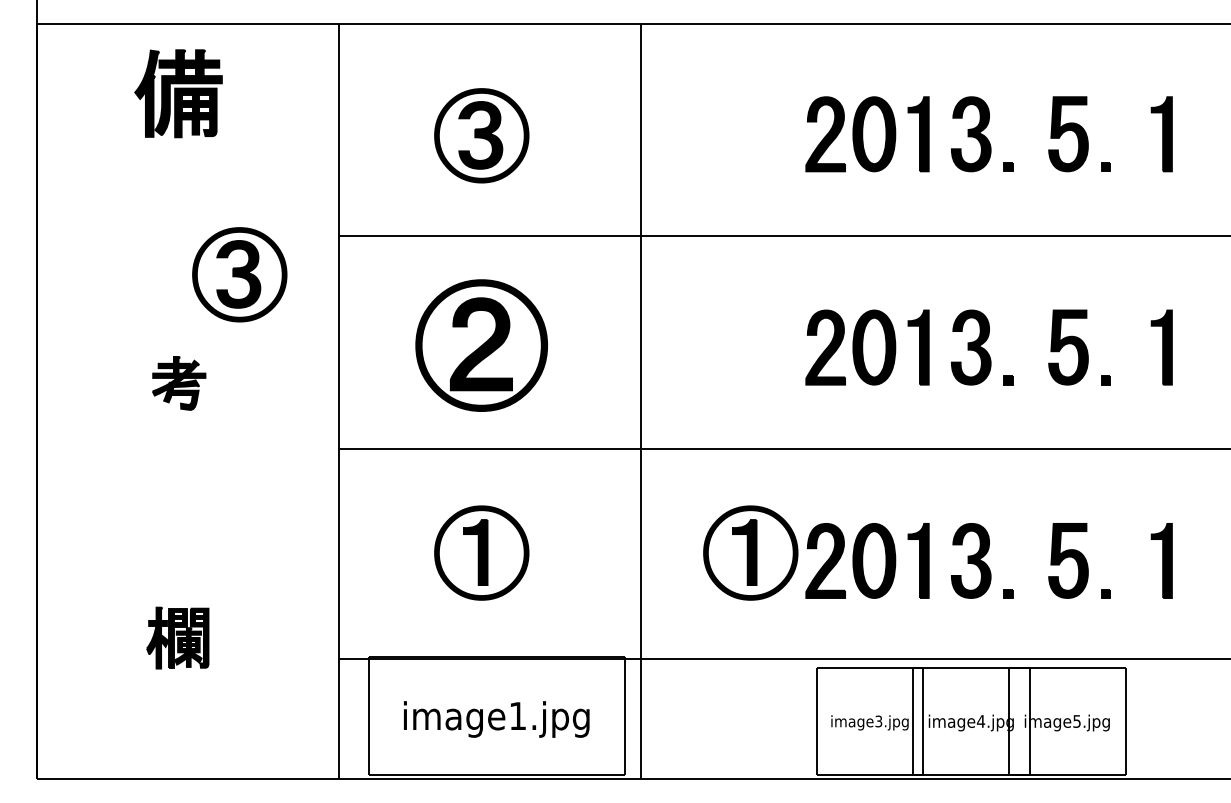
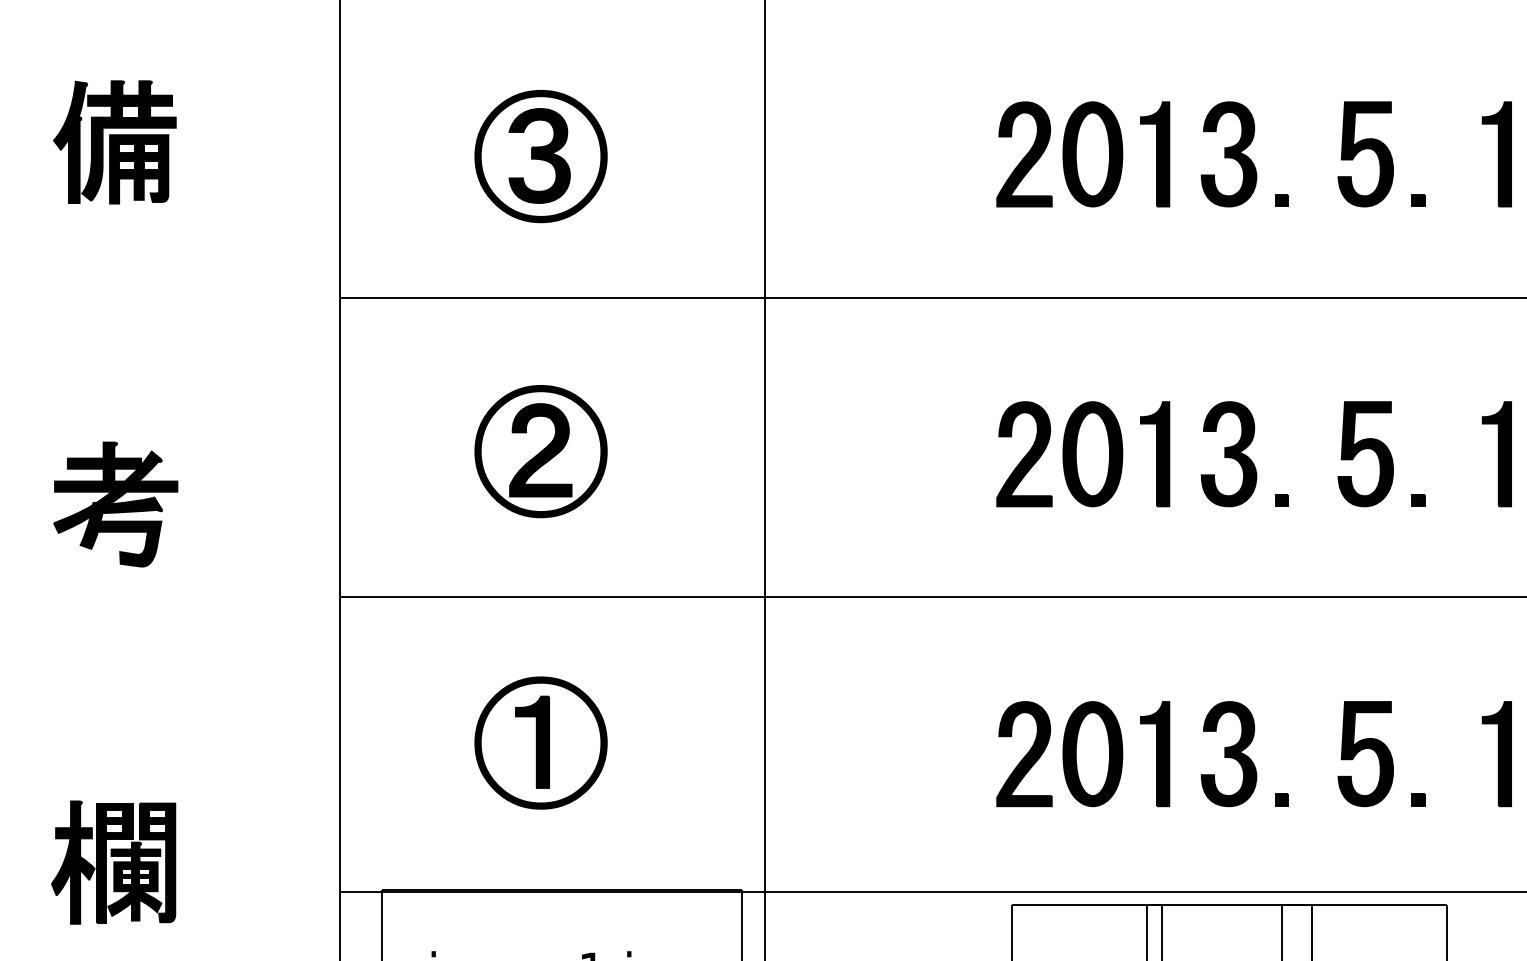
part: (178, 93) -> (114, 142), moved
part: (239, 274) -> (200, 351), removed
part: (481, 345) -> (540, 451), size x0.71
part: (178, 383) -> (114, 504), size x1.67
part: (750, 552) -> (918, 742), removed
part: (177, 637) -> (113, 861), size x1.43

